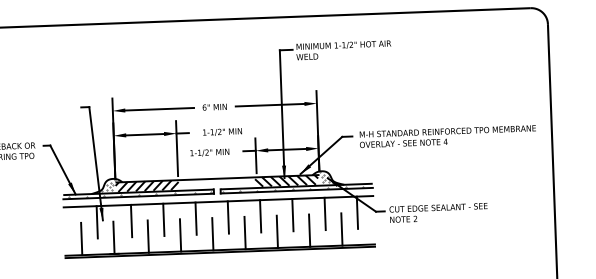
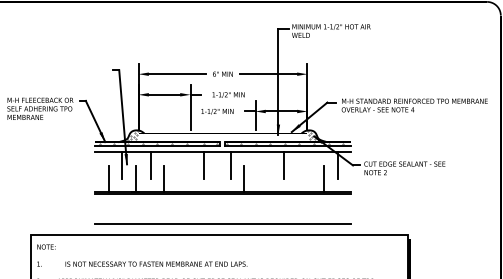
hatch: (287, 181) -> (280, 137), removed
hatch: (146, 186) -> (164, 137), removed
line: (324, 213) -> (310, 165), removed
line: (260, 215) -> (257, 165), removed
line: (163, 219) -> (177, 165), removed
line: (309, 229) -> (297, 178), removed
line: (276, 231) -> (270, 178), removed
line: (212, 233) -> (217, 178), removed
line: (180, 234) -> (190, 178), removed

